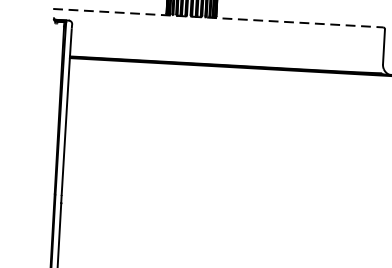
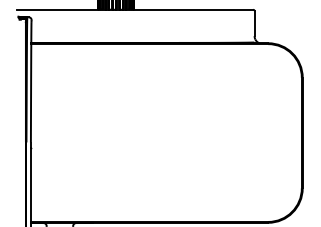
line: (218, 17) -> (135, 9), dashed -> solid

